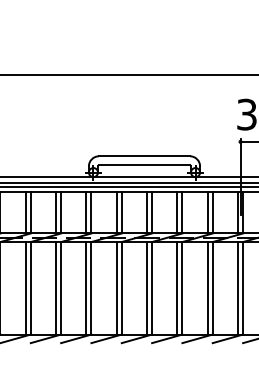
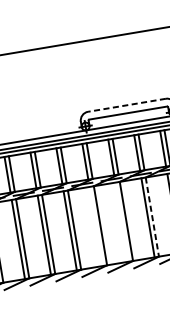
line: (144, 156) -> (127, 105), solid -> dashed
line: (86, 288) -> (96, 226), removed
line: (116, 288) -> (121, 222), removed
line: (152, 288) -> (152, 217), solid -> dashed

